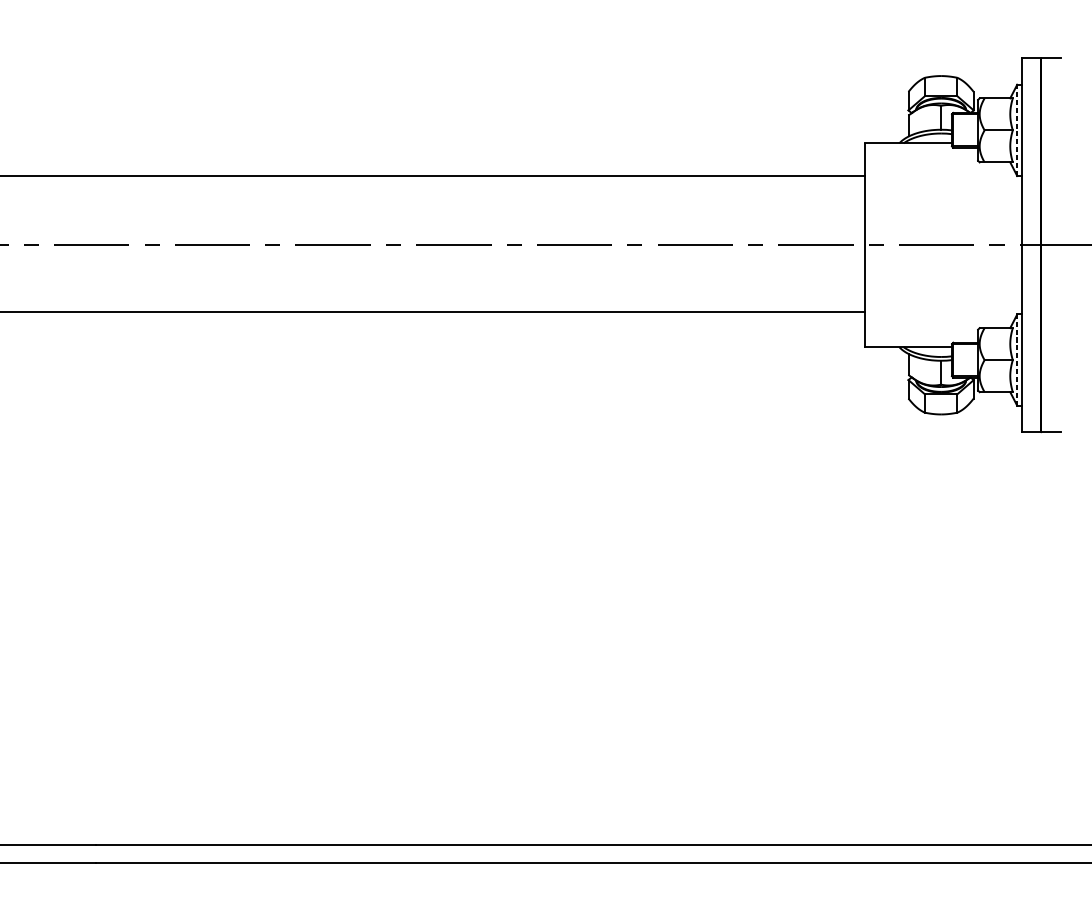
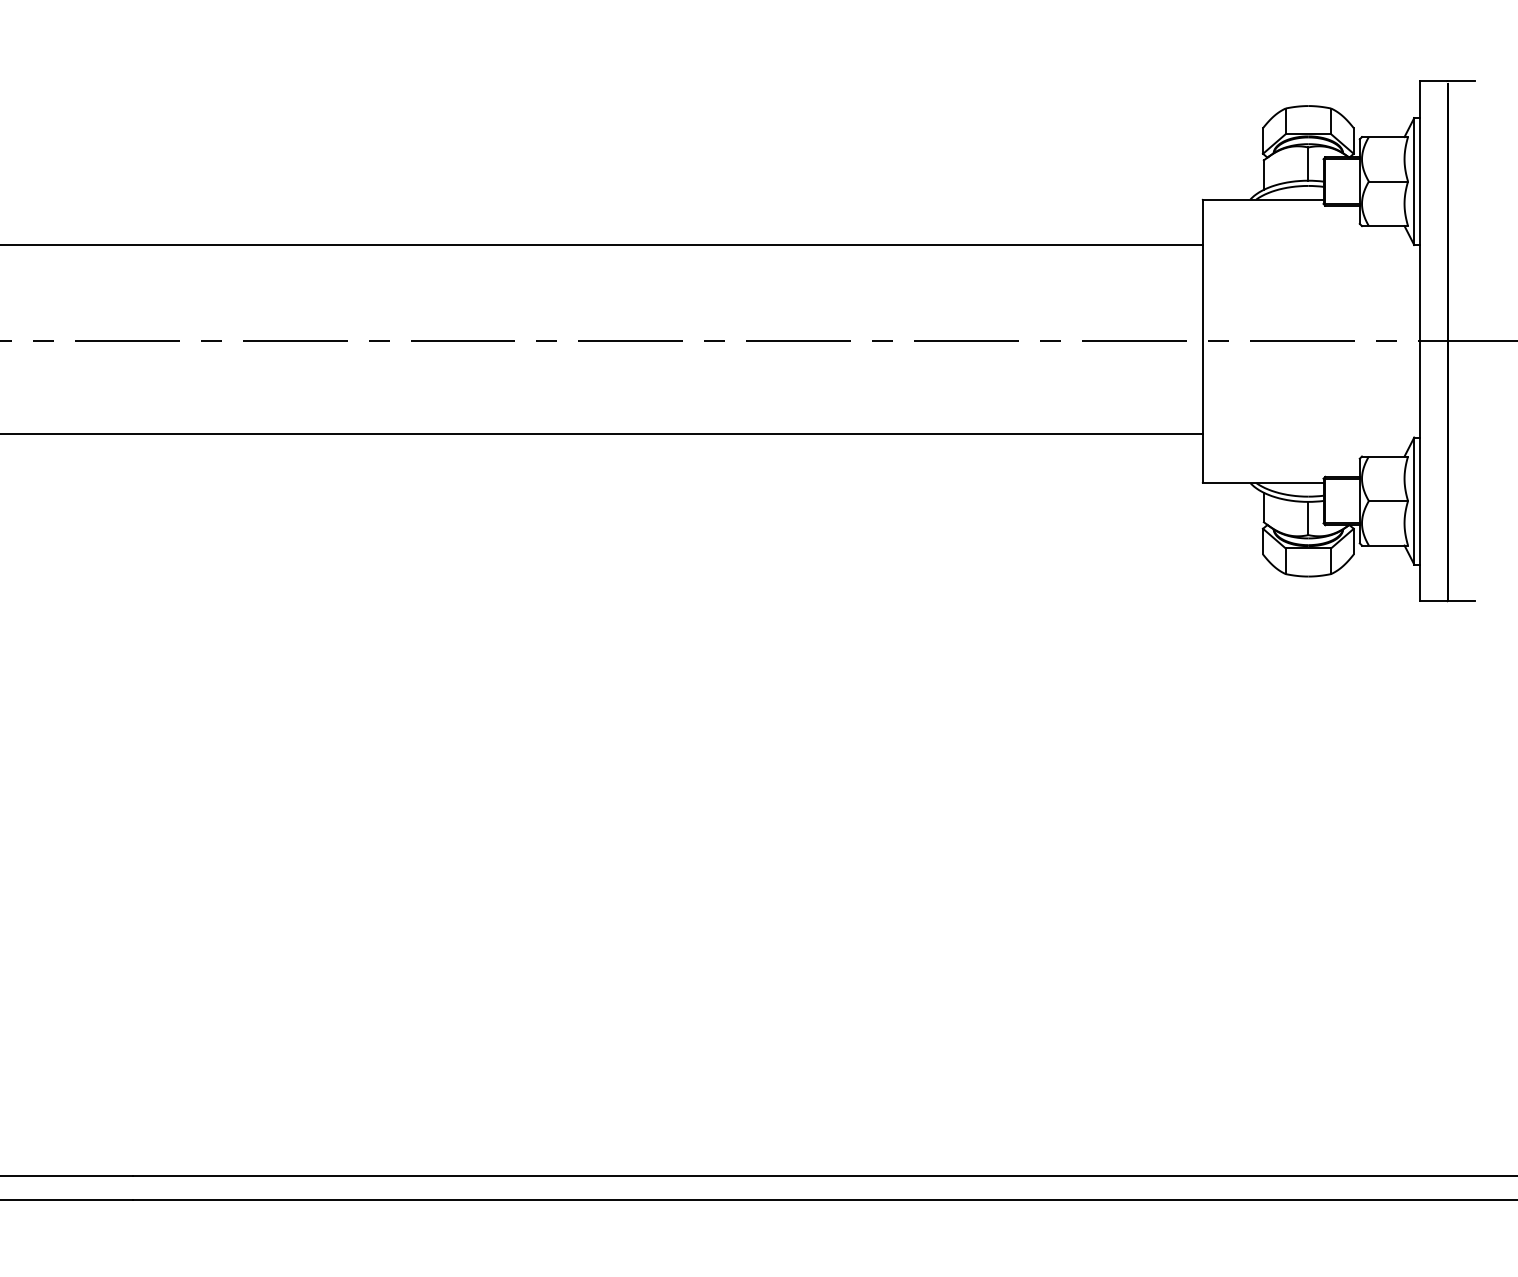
line: (1017, 130) -> (1414, 181), dashed -> solid
line: (1017, 359) -> (1414, 500), dashed -> solid

